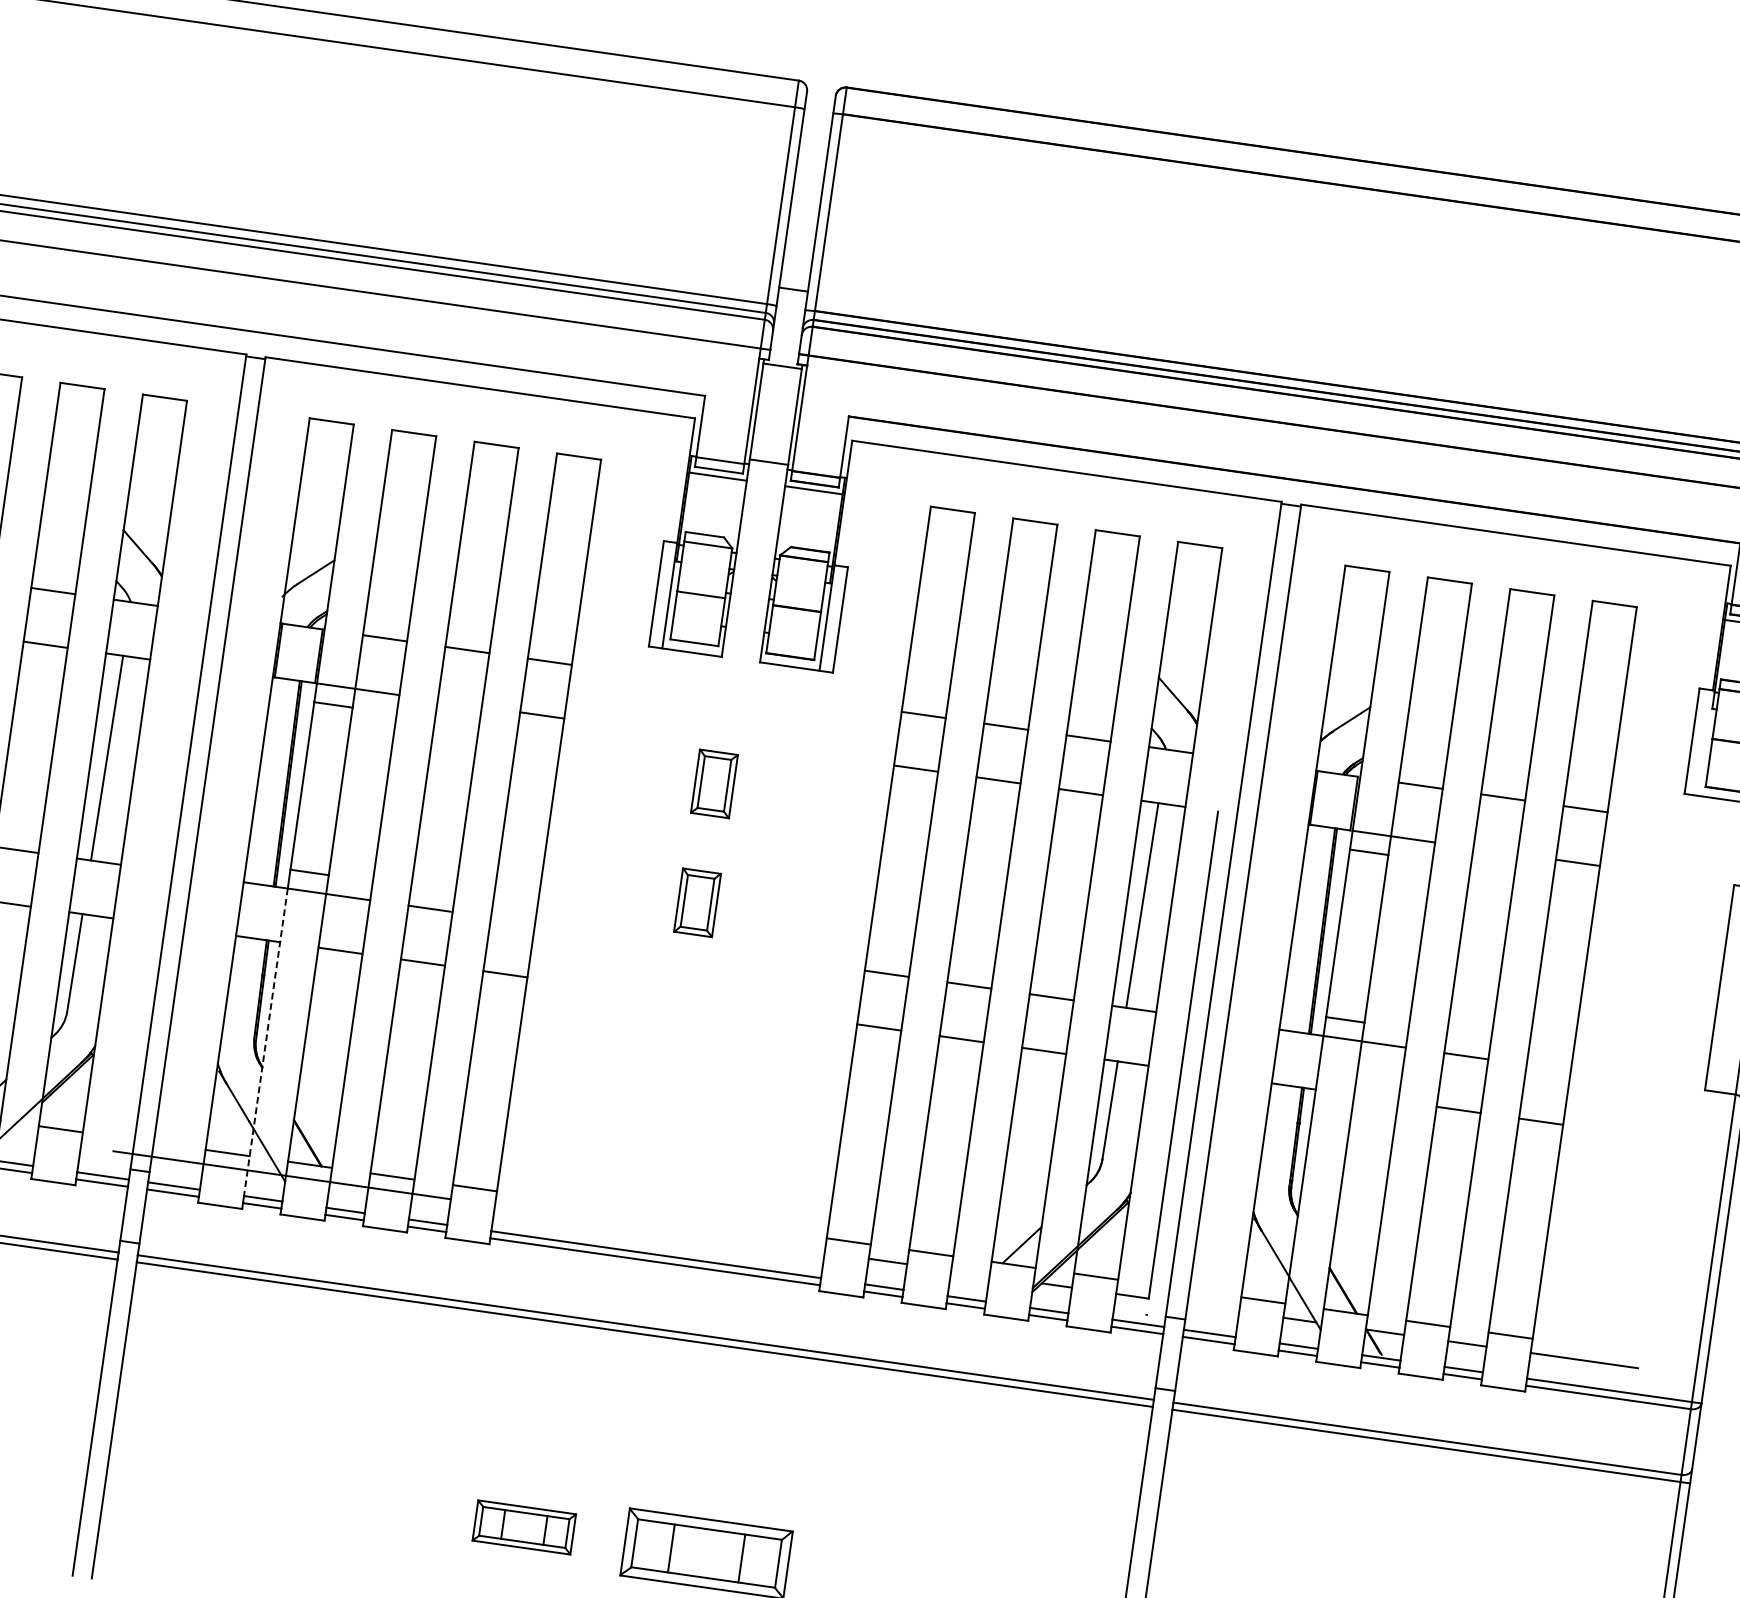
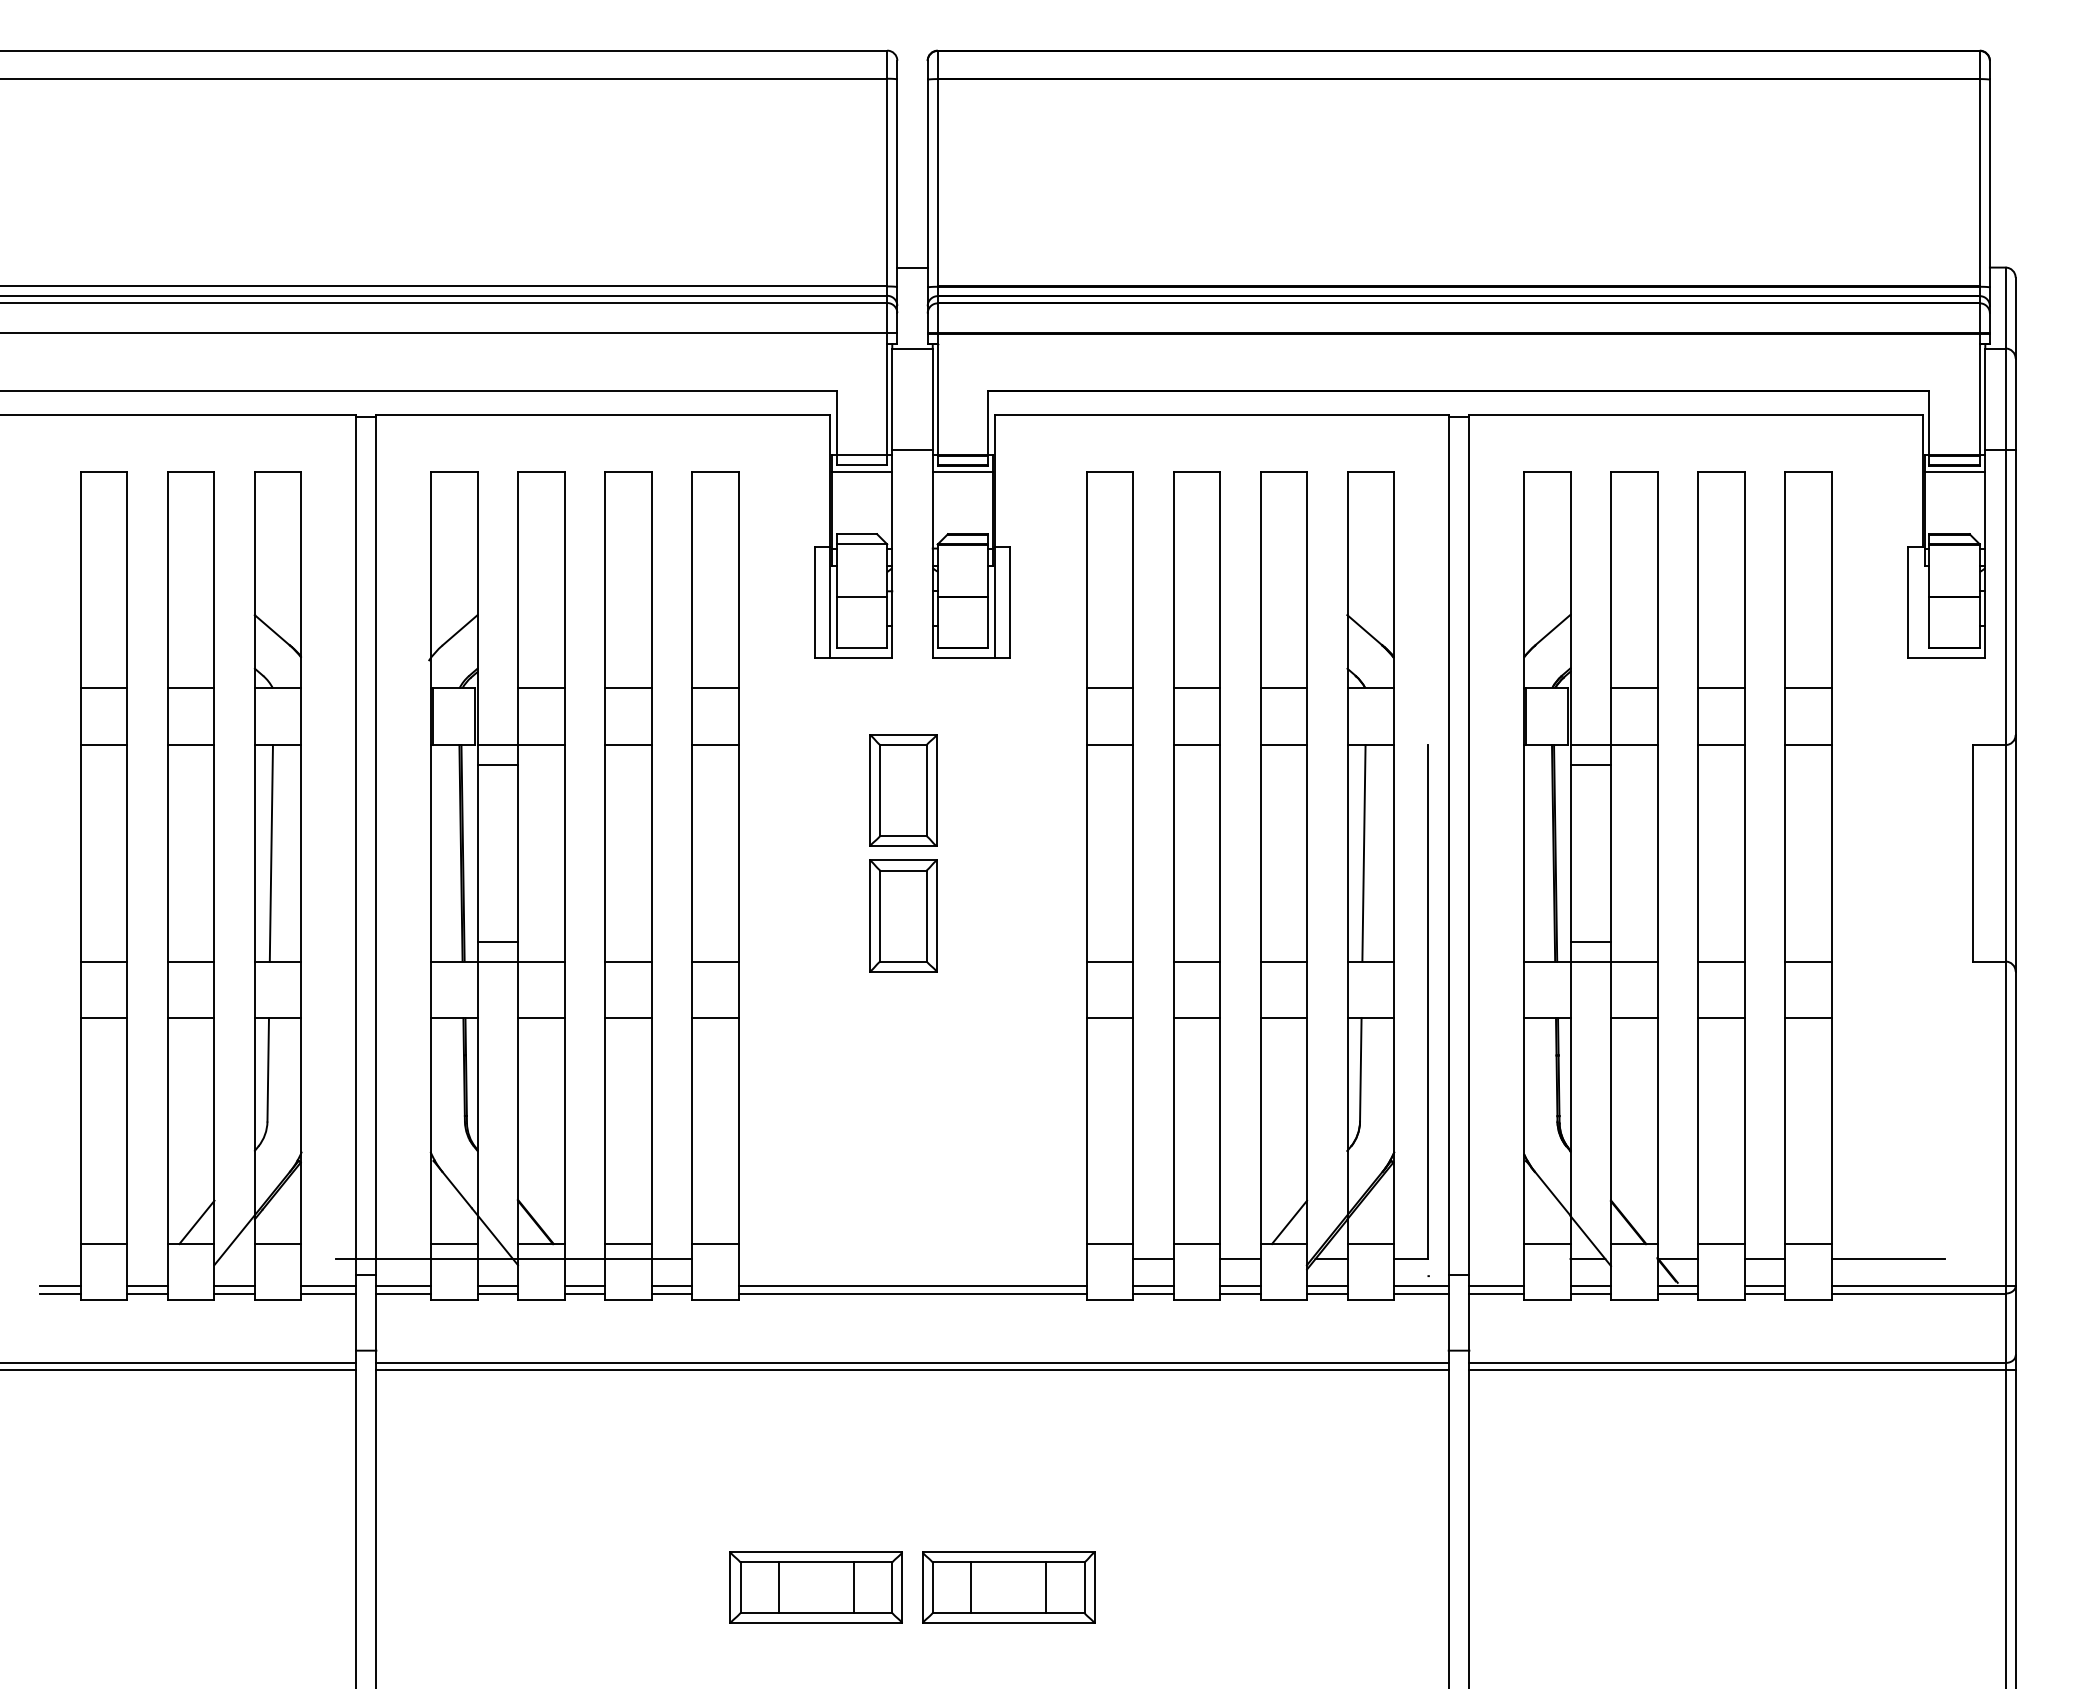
line: (459, 704) -> (627, 745), added
part: (714, 783) -> (903, 790), size x1.67
line: (1495, 851) -> (1721, 745), added
part: (697, 902) -> (903, 915), size x1.67
line: (512, 920) -> (714, 961), added
line: (265, 1042) -> (477, 1124), dashed -> solid
line: (1548, 1067) -> (1808, 961), added
line: (1376, 1098) -> (1634, 1018), added
line: (969, 1272) -> (1239, 1258), added
part: (523, 1527) -> (815, 1587), size x1.67

